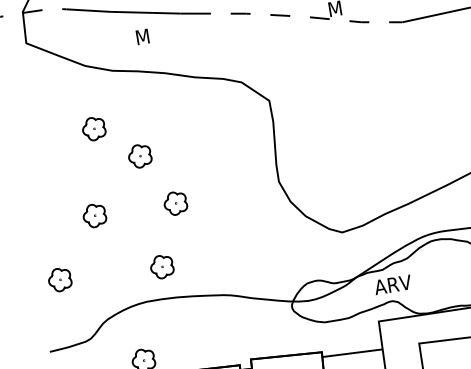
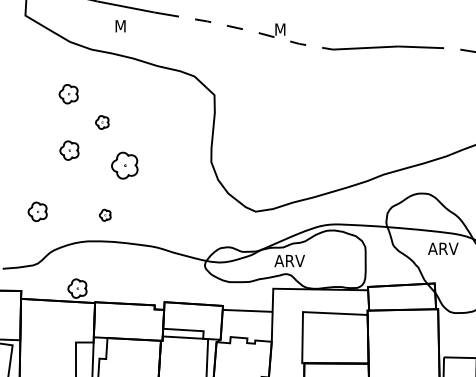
part: (140, 156) -> (102, 122), size x0.7
part: (175, 203) -> (124, 165), size x1.4
part: (94, 215) -> (69, 150), moved
part: (162, 267) -> (105, 215), size x0.6
part: (59, 279) -> (37, 211), moved

